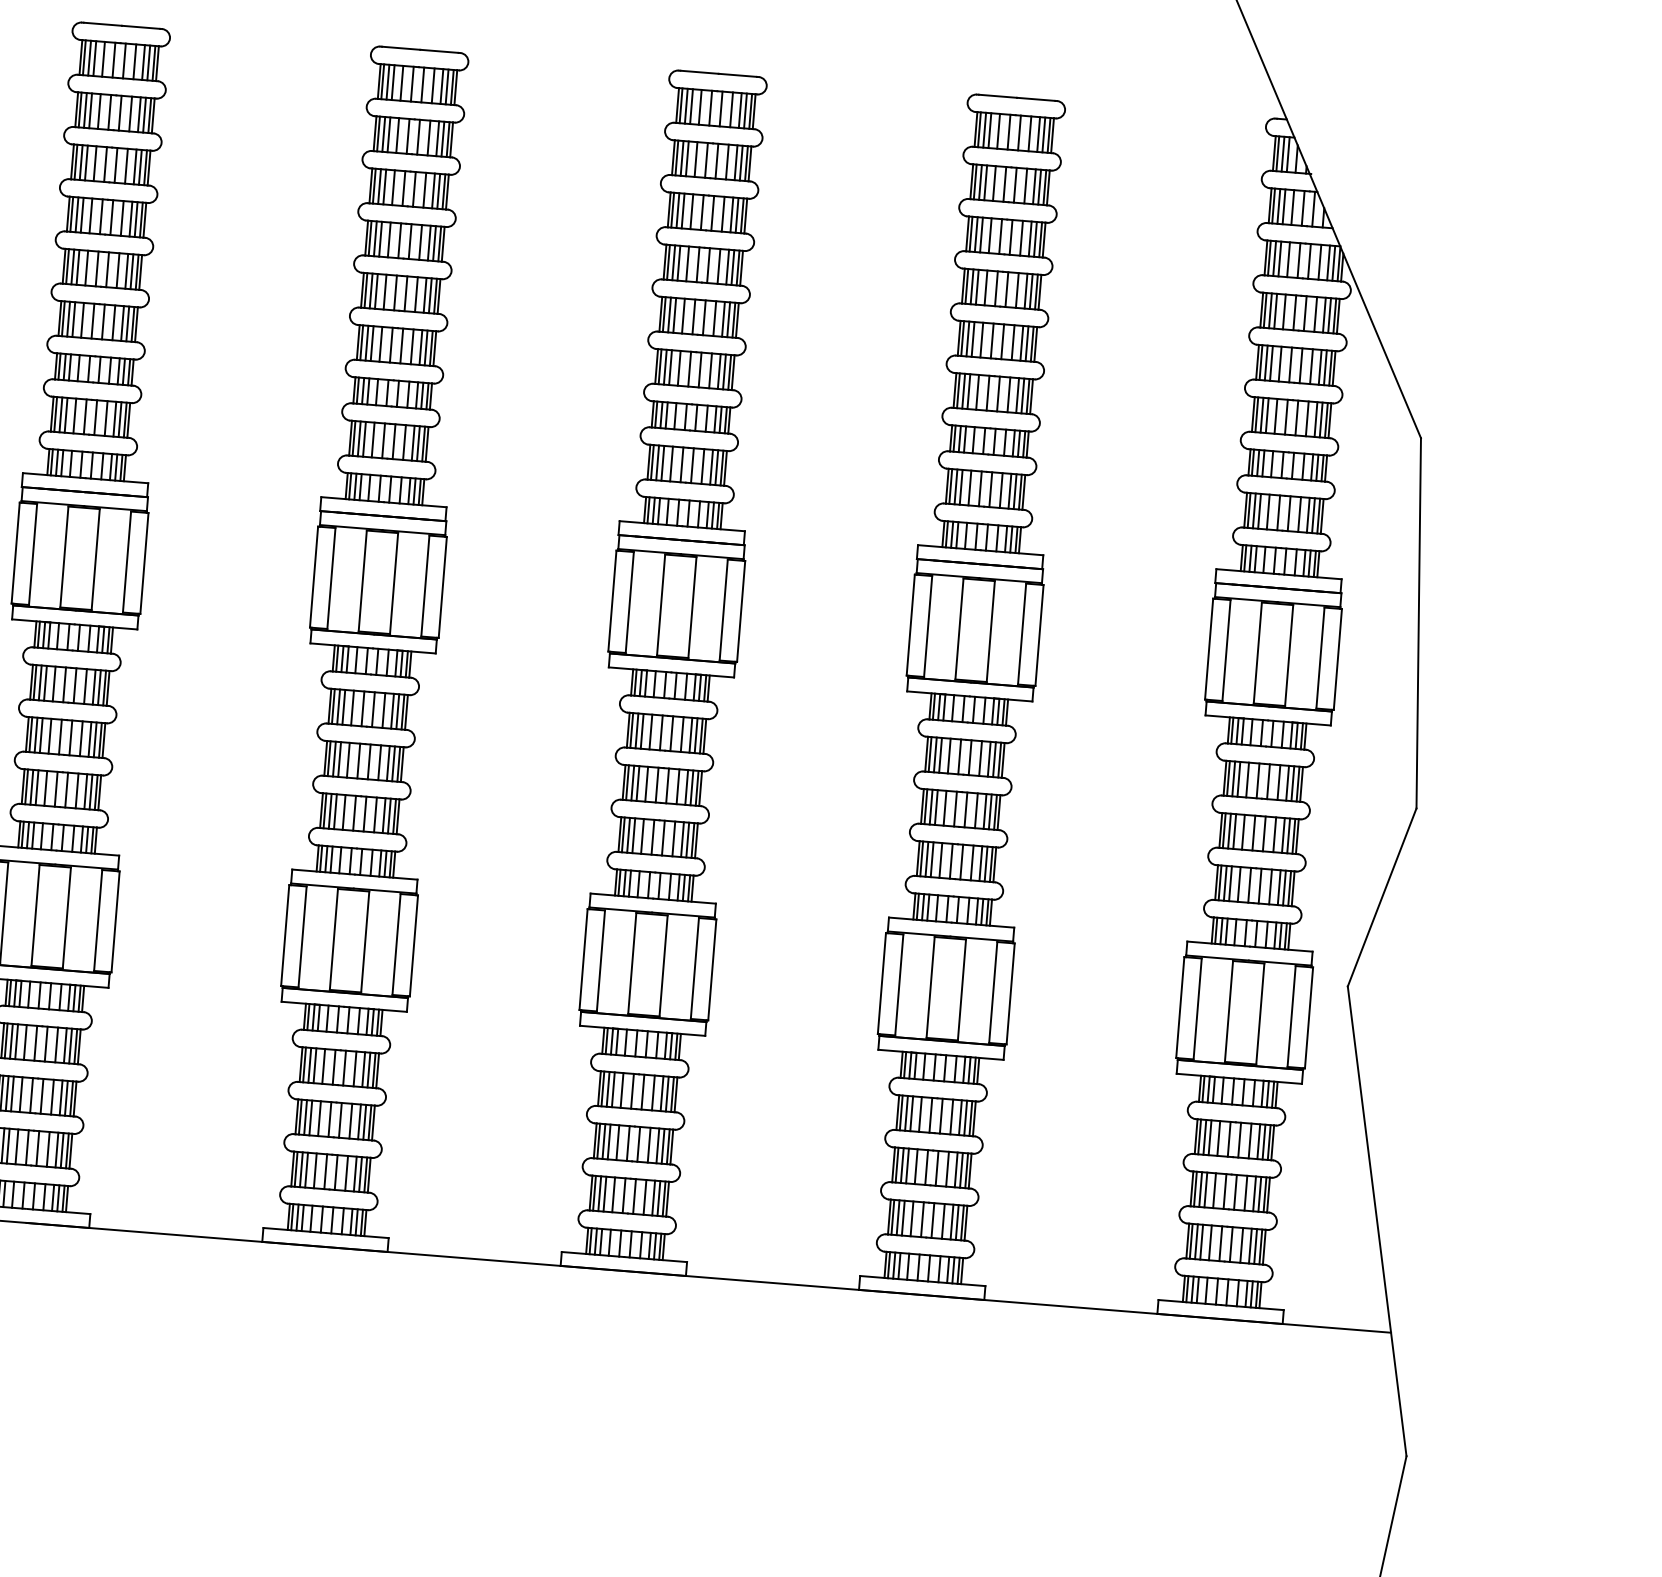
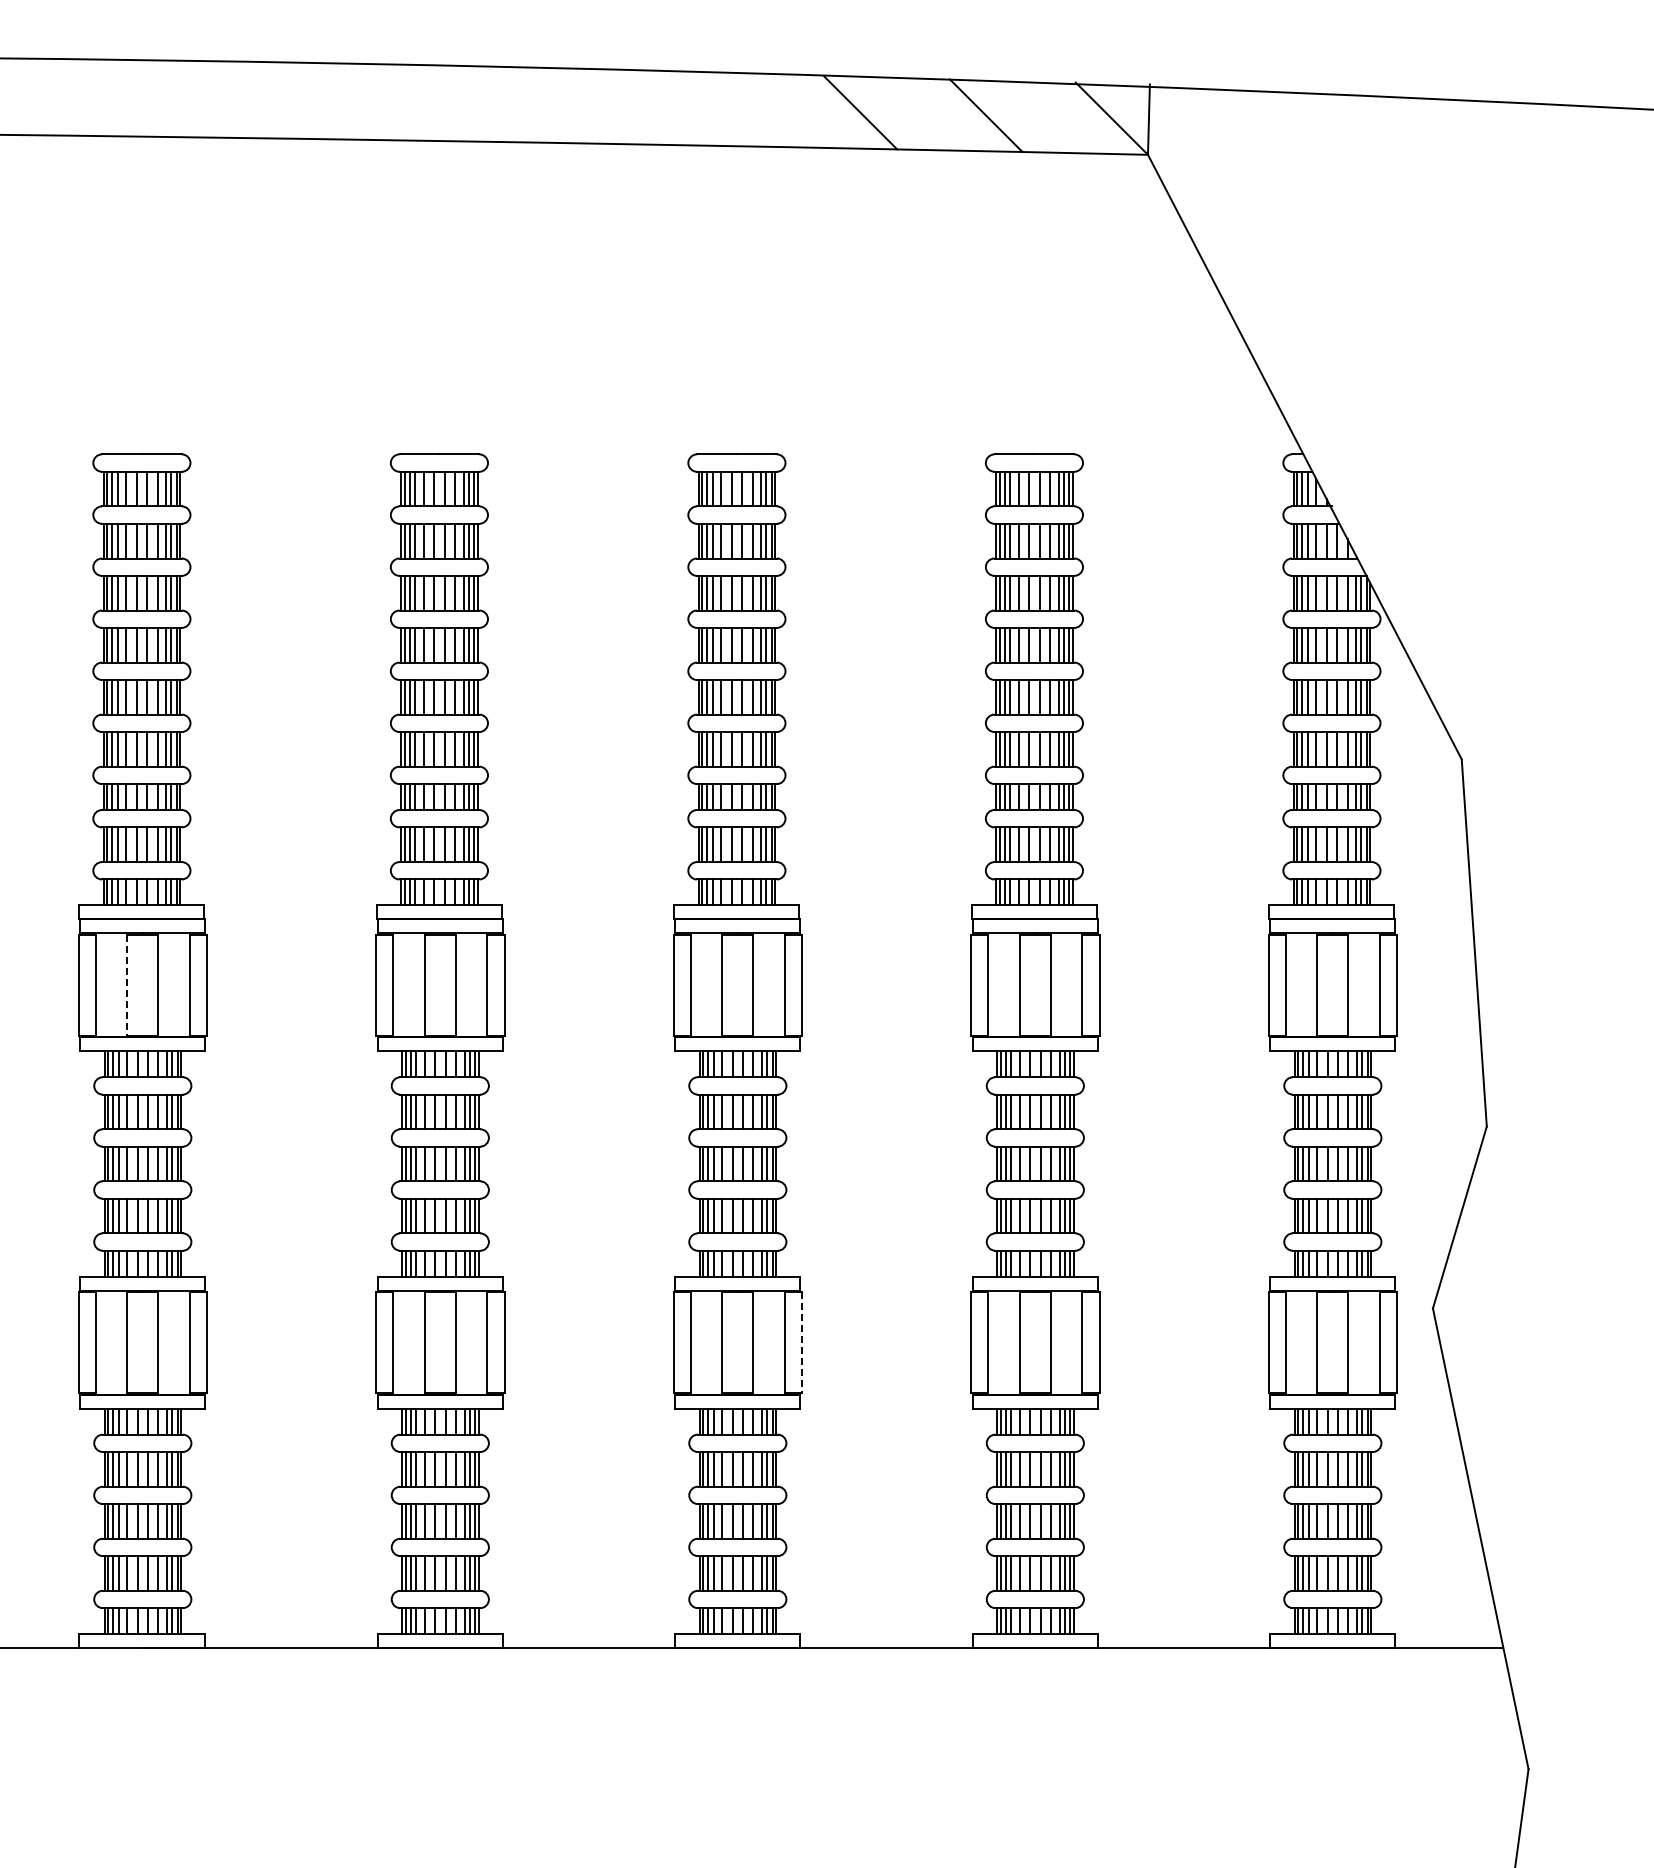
line: (64, 557) -> (127, 985), solid -> dashed
line: (712, 970) -> (802, 1343), solid -> dashed

